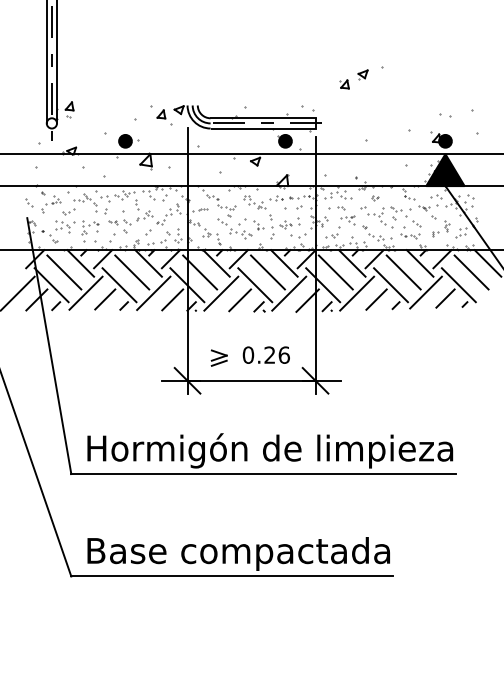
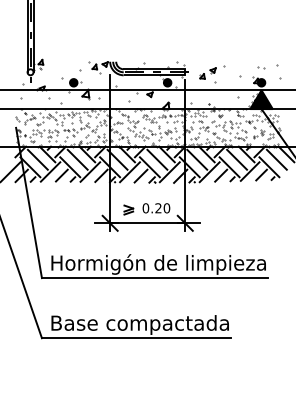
part: (361, 77) -> (212, 72), moved
text: (283, 355) -> (166, 208), 0.26 -> 0.20

